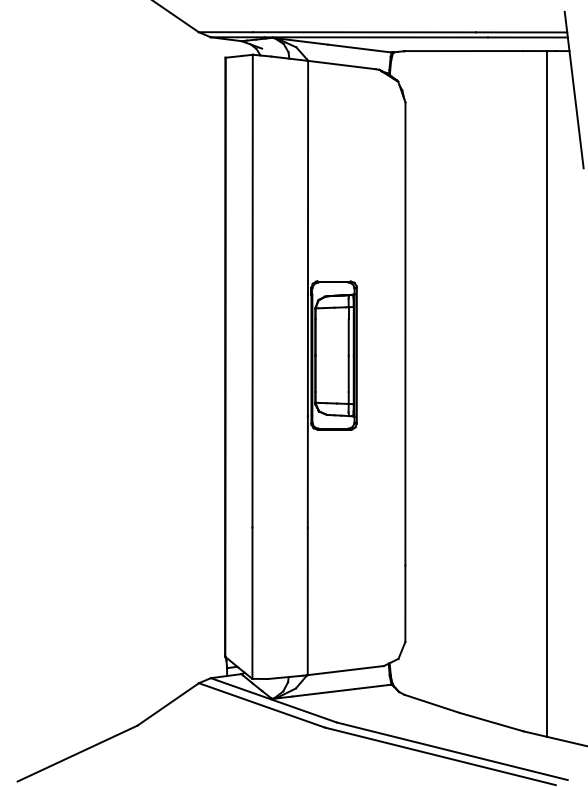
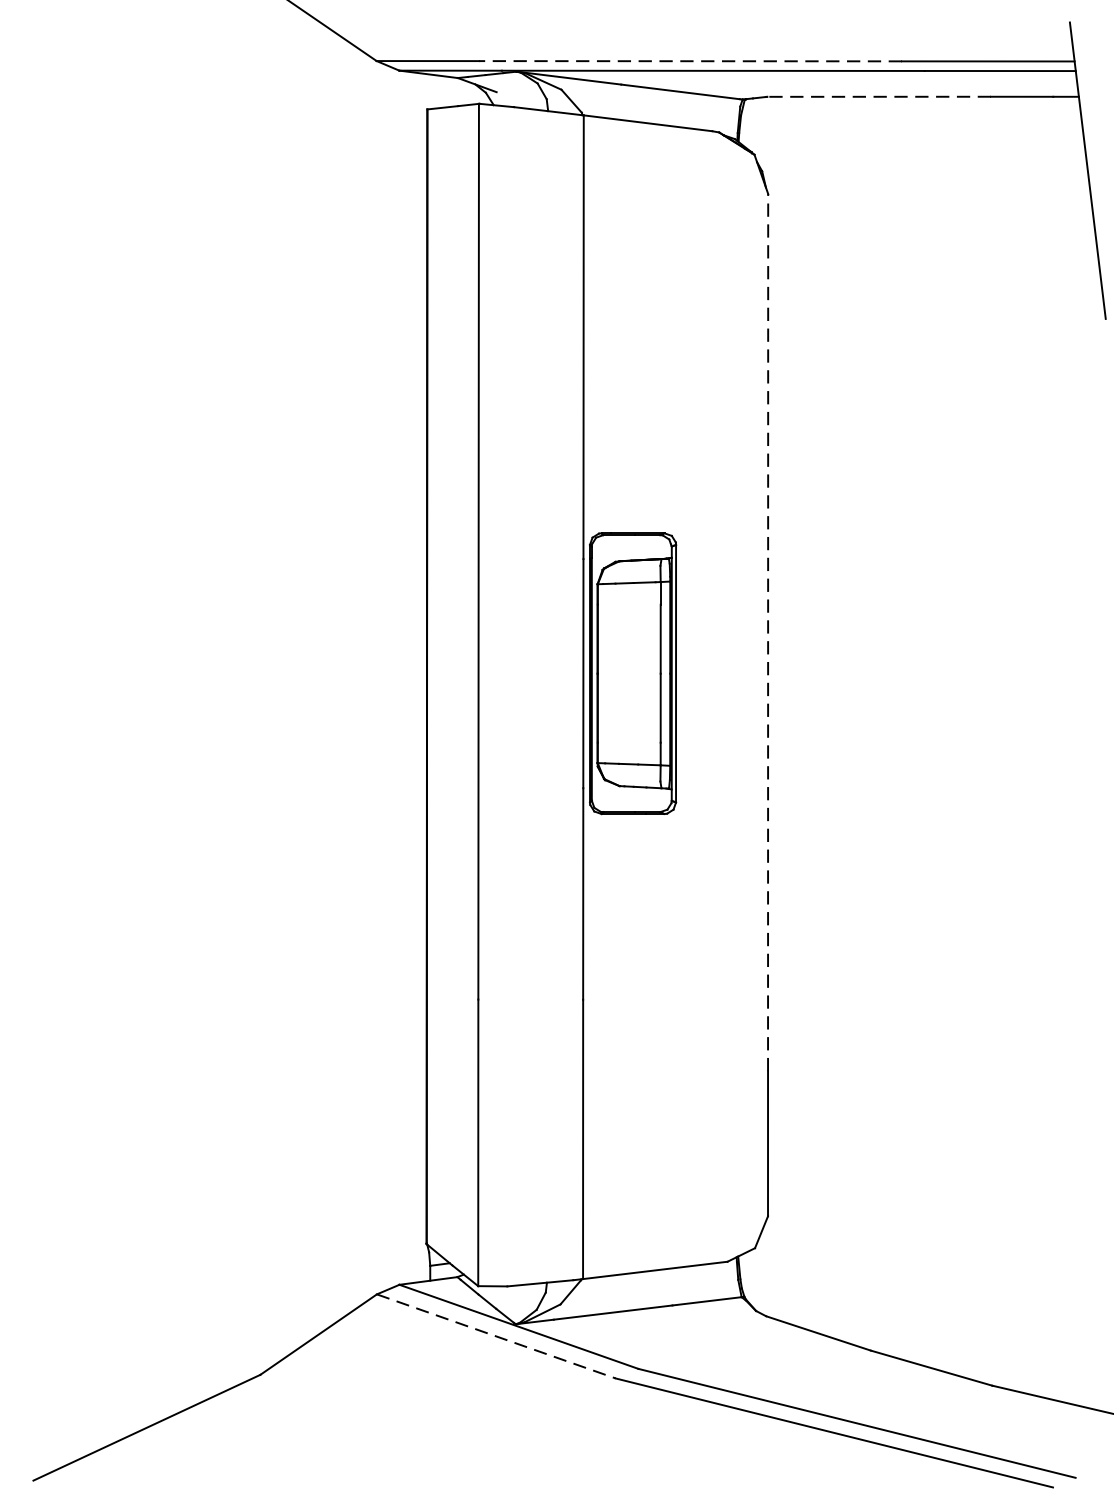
line: (364, 32) -> (690, 61), solid -> dashed
line: (463, 51) -> (878, 97), solid -> dashed
line: (405, 333) -> (768, 631), solid -> dashed
line: (547, 393) -> (1037, 745), removed
line: (261, 705) -> (495, 1336), solid -> dashed

